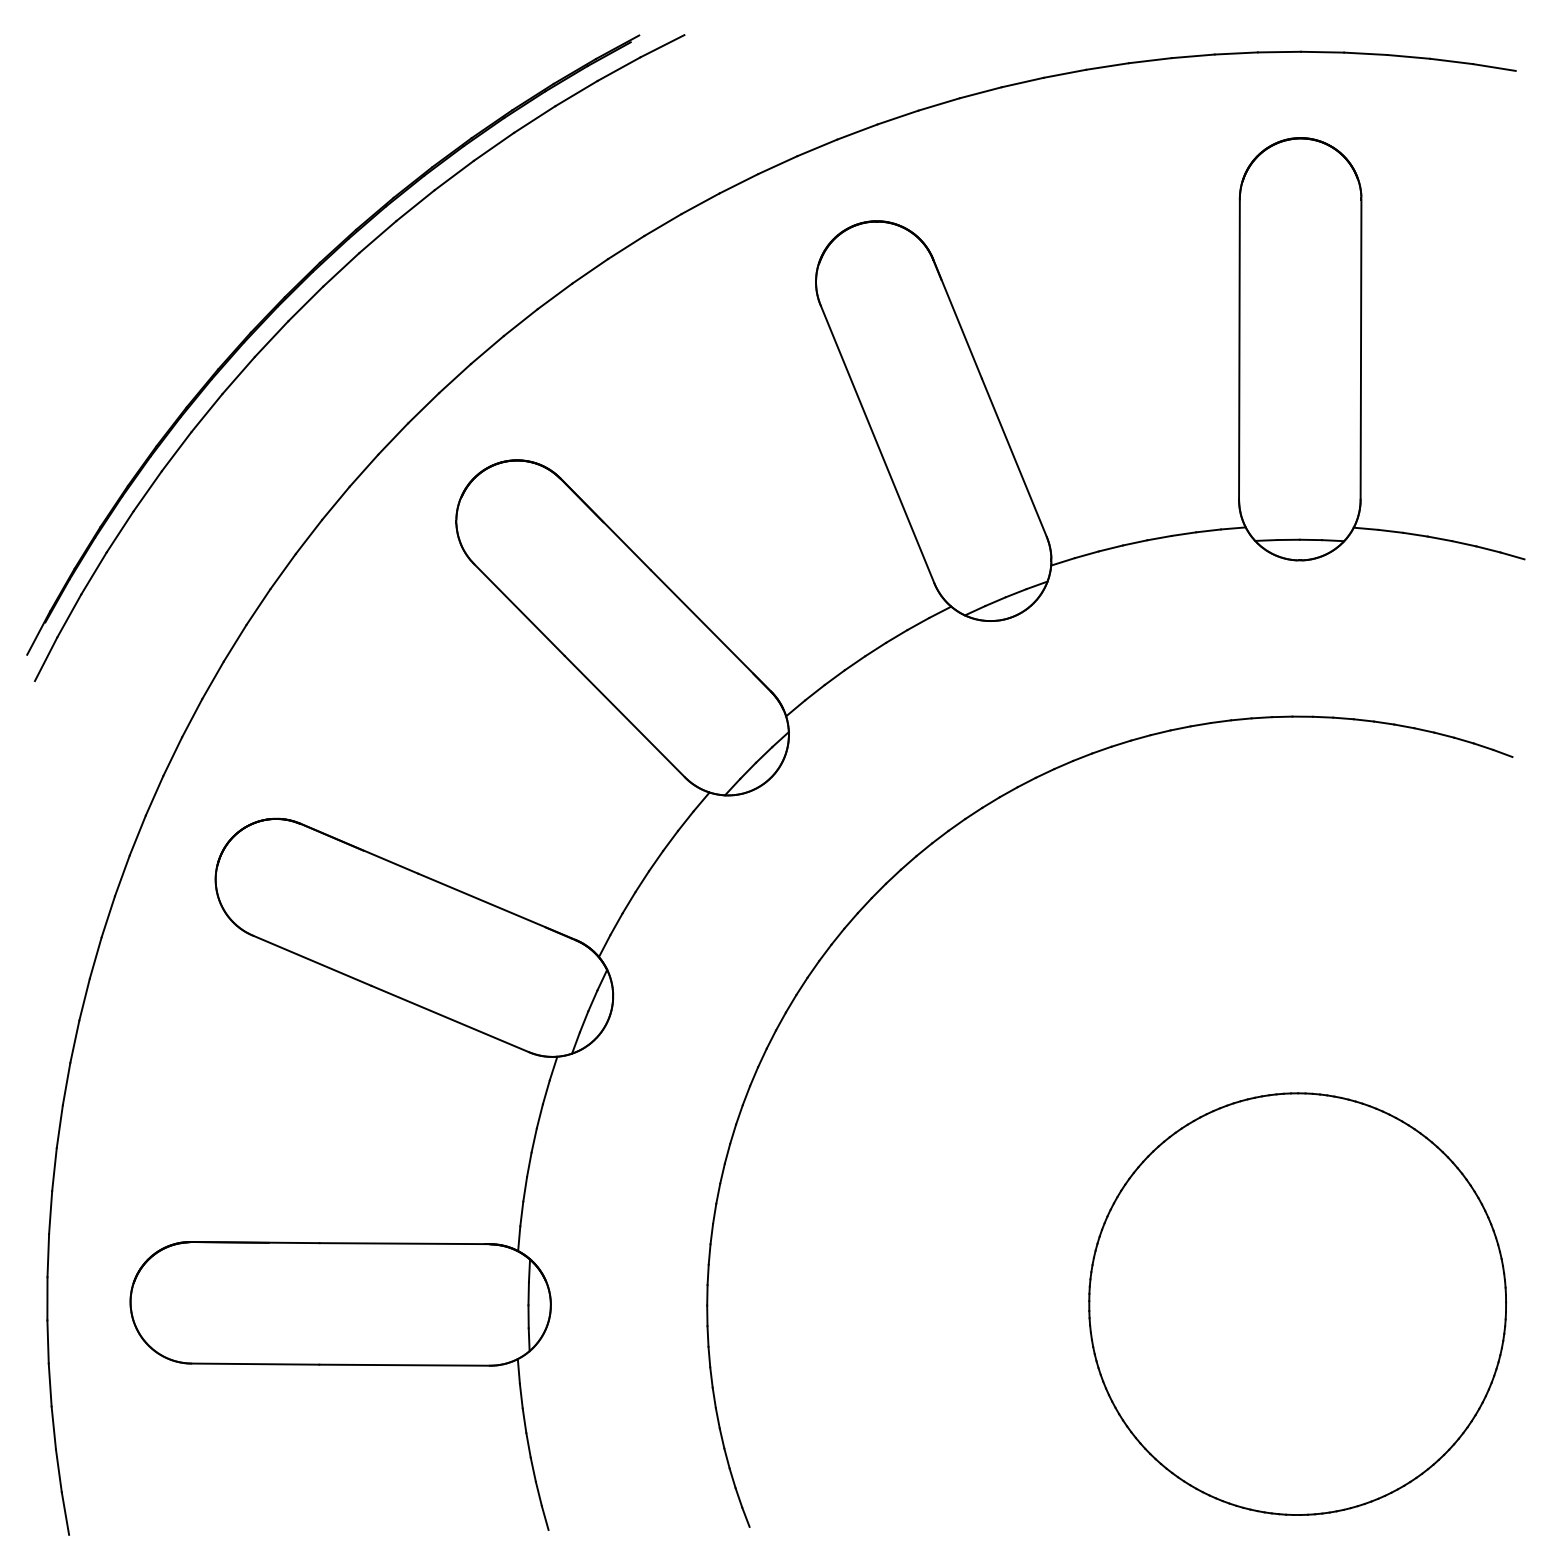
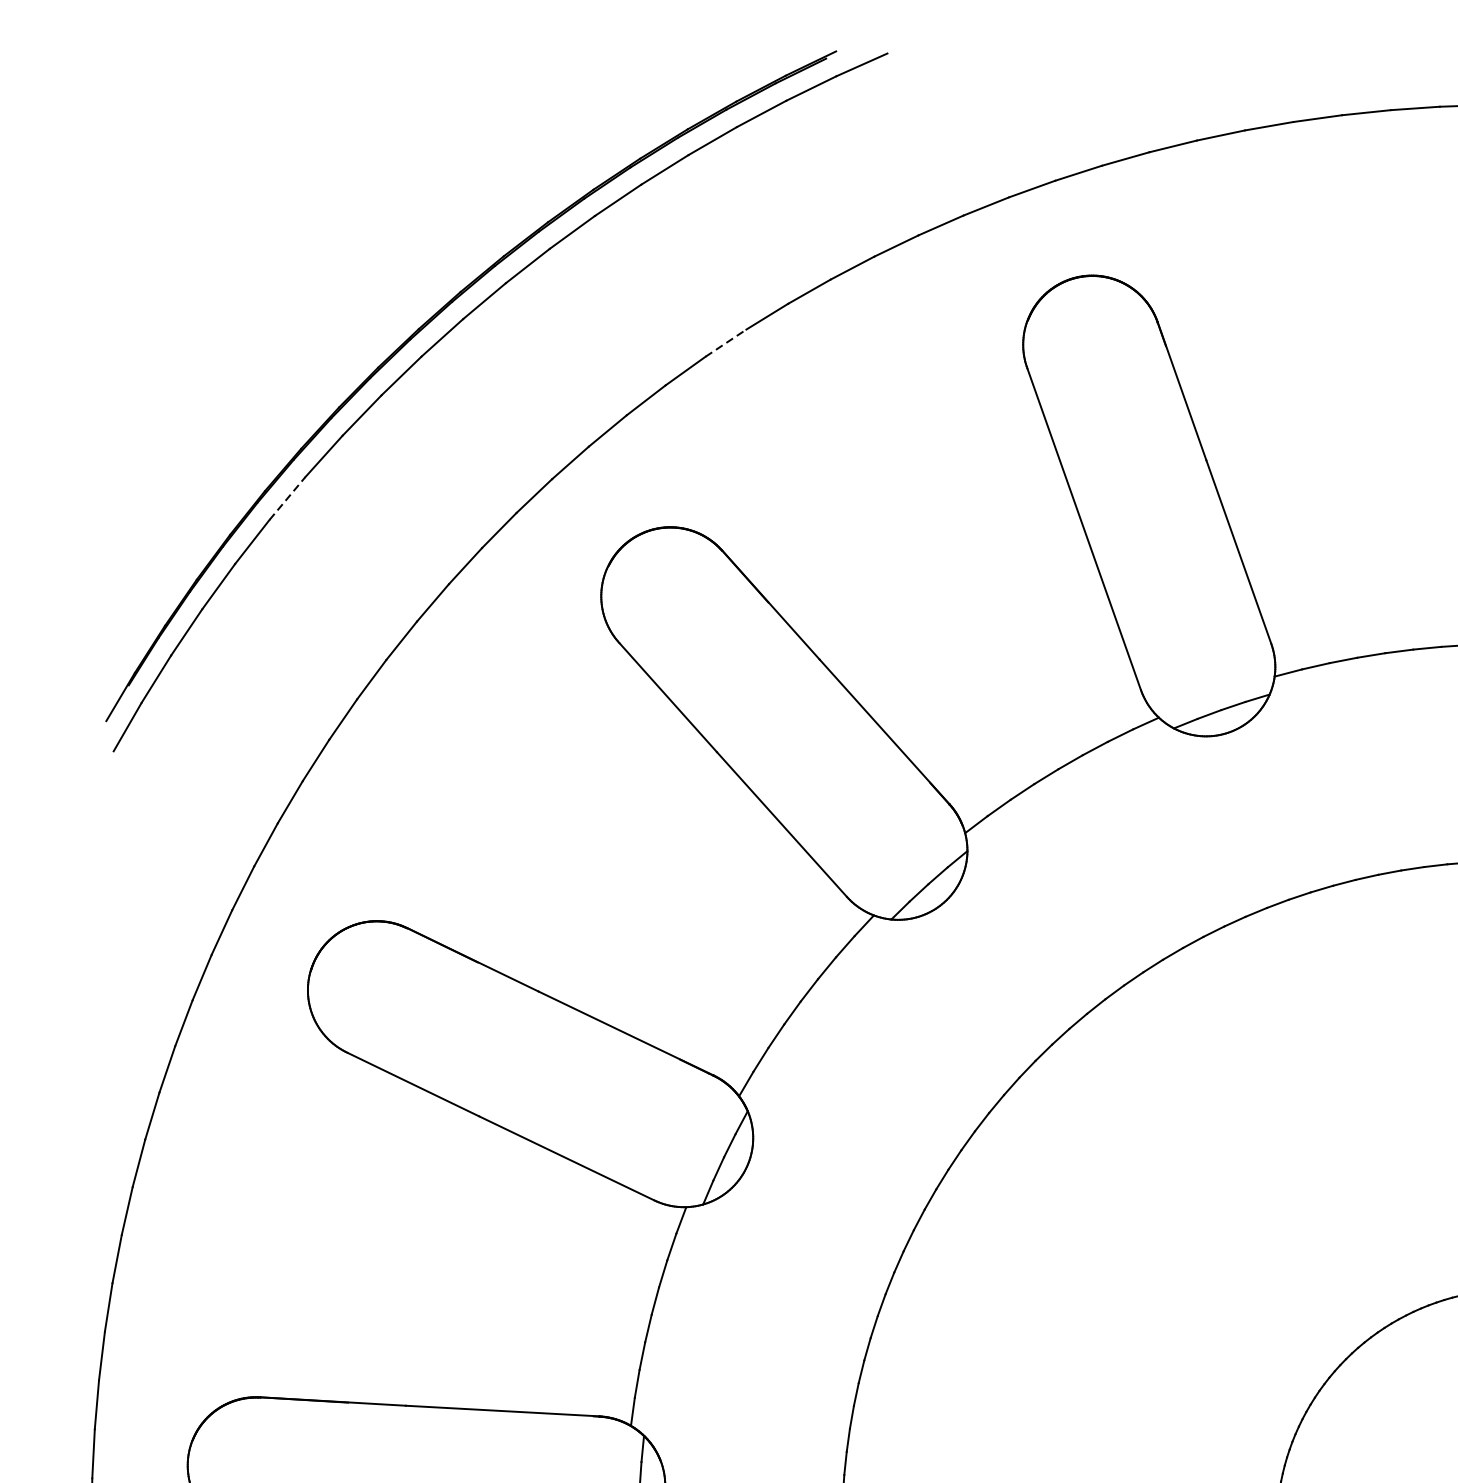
line: (555, 296) -> (726, 343), solid -> dashed
line: (176, 451) -> (287, 498), solid -> dashed

